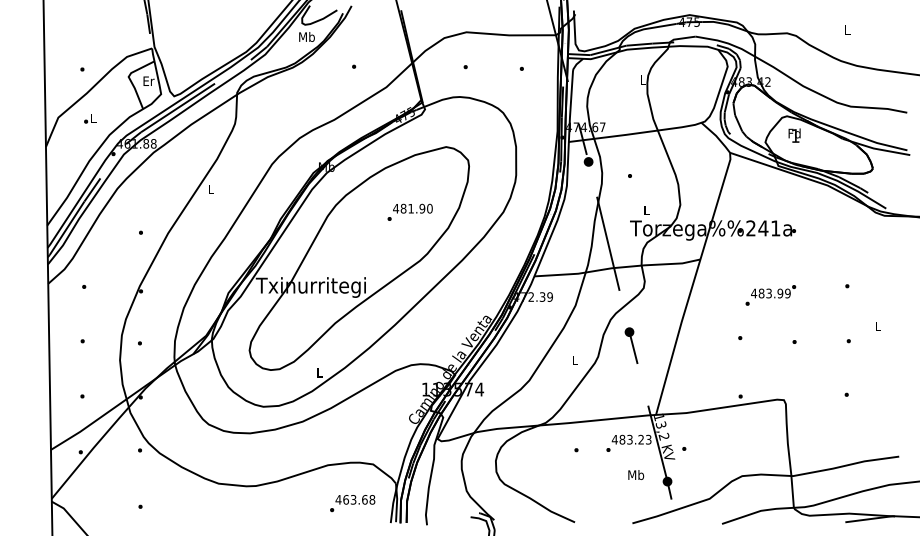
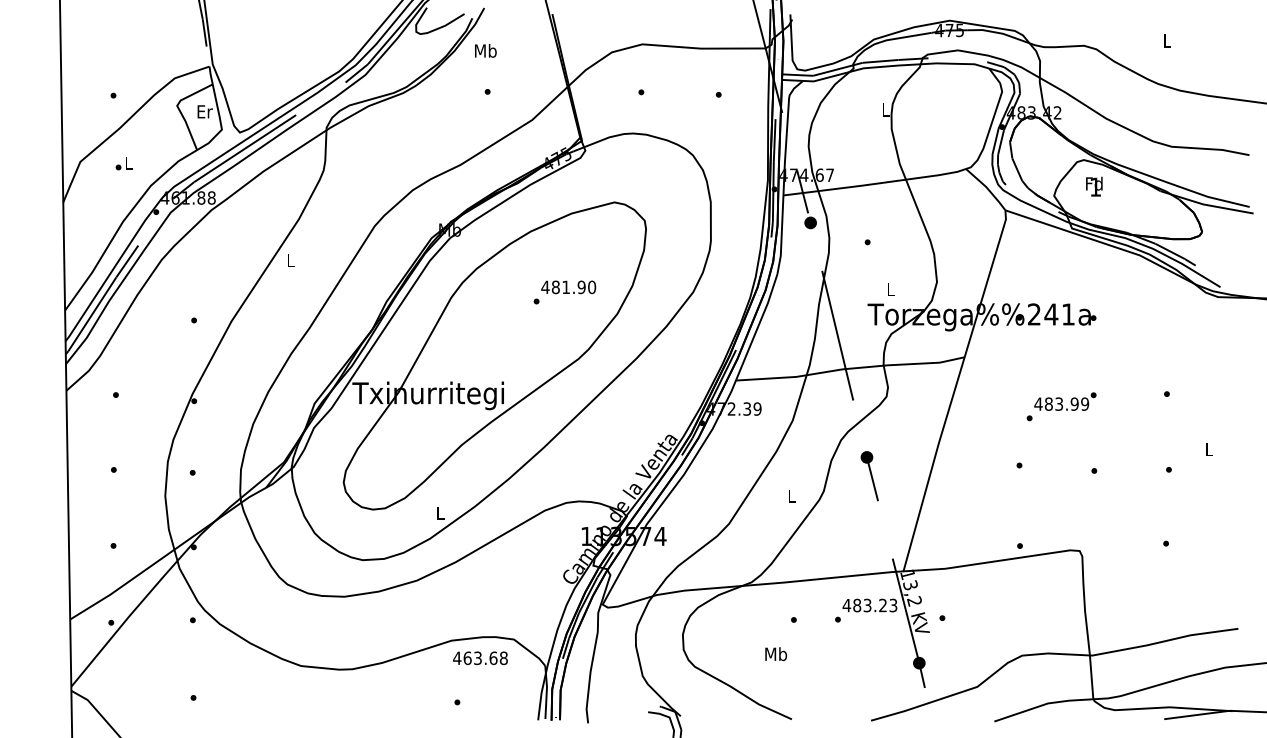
text: (306, 36) -> (485, 50), moved
text: (636, 475) -> (776, 654), moved
text: (355, 499) -> (480, 658), moved

